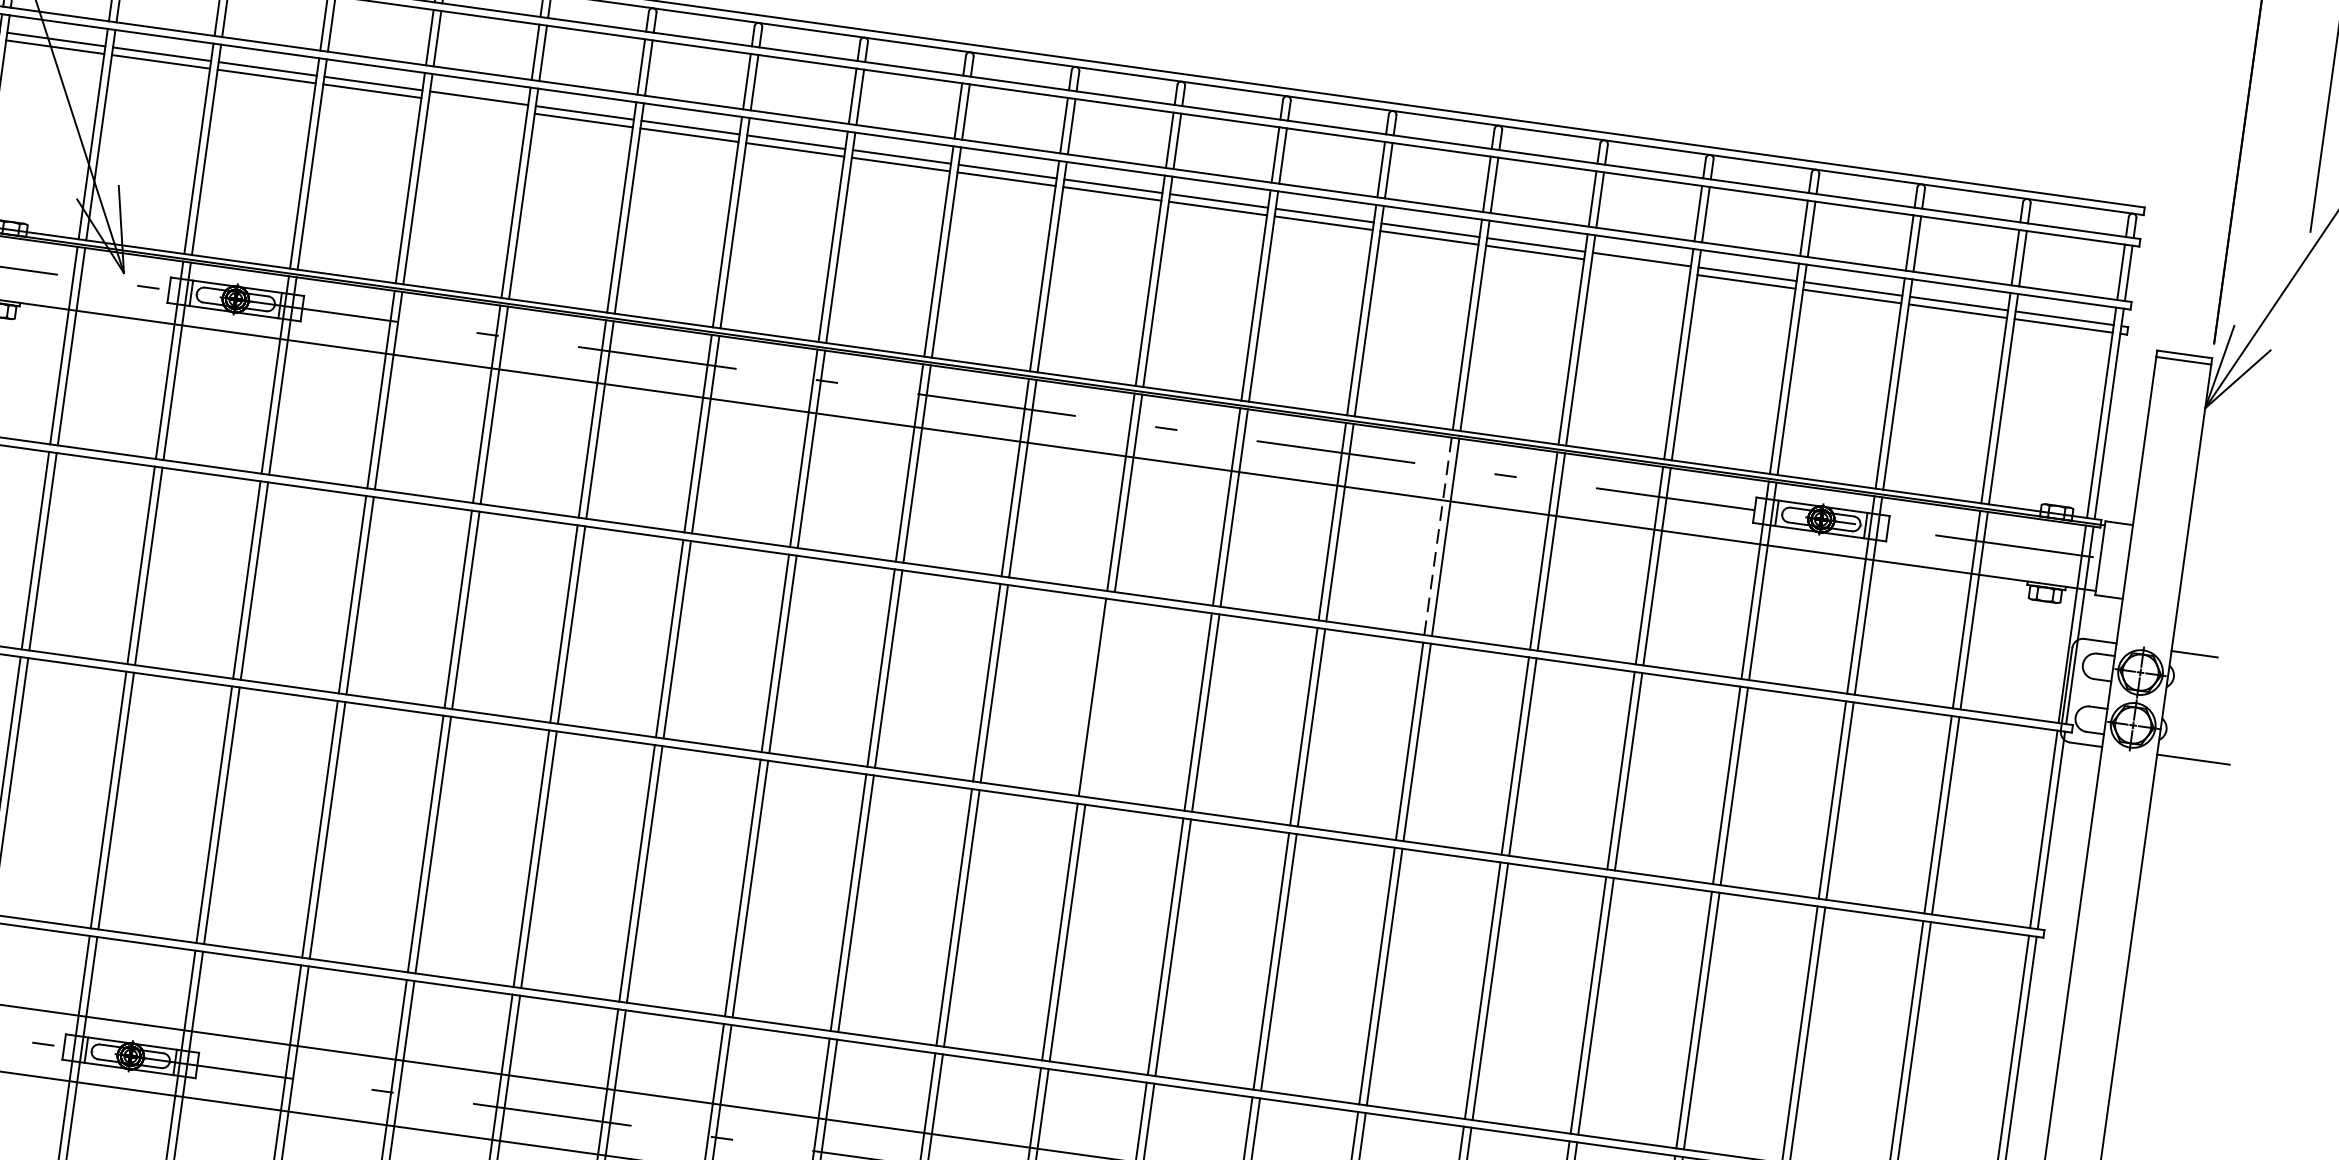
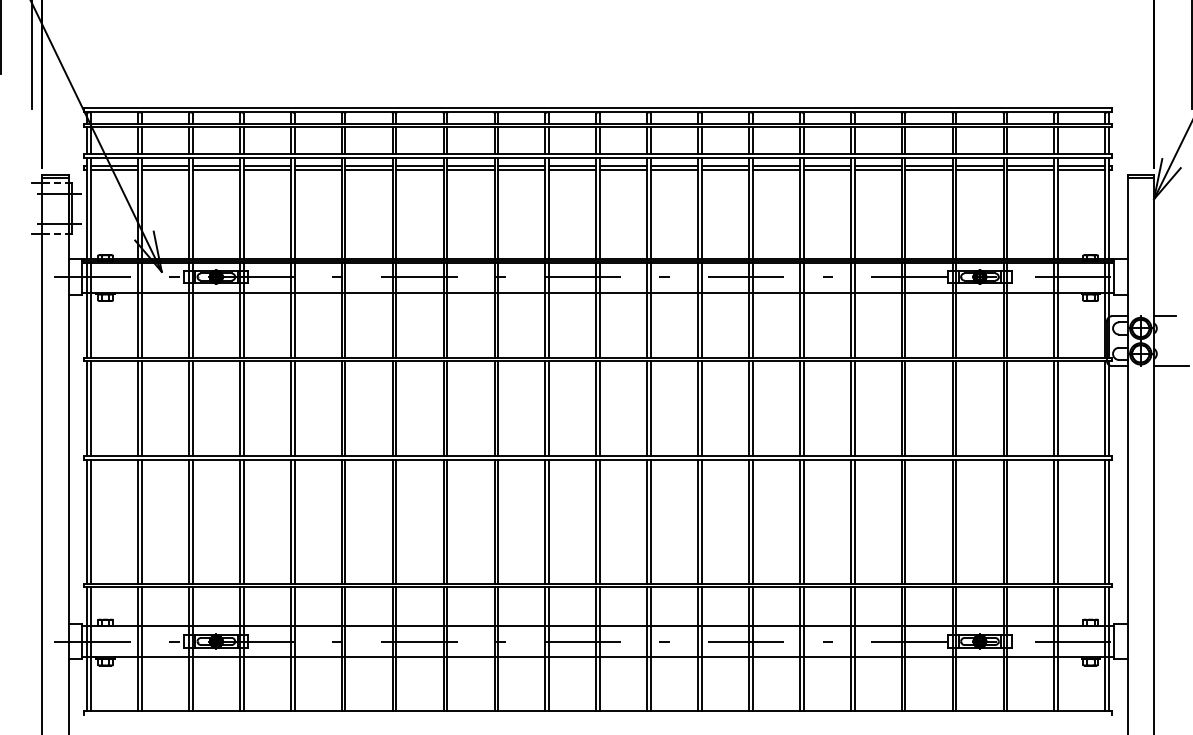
line: (476, 105) -> (317, 169), added
line: (1639, 266) -> (877, 169), added
line: (1437, 536) -> (799, 310), dashed -> solid
line: (1099, 697) -> (650, 408), added

